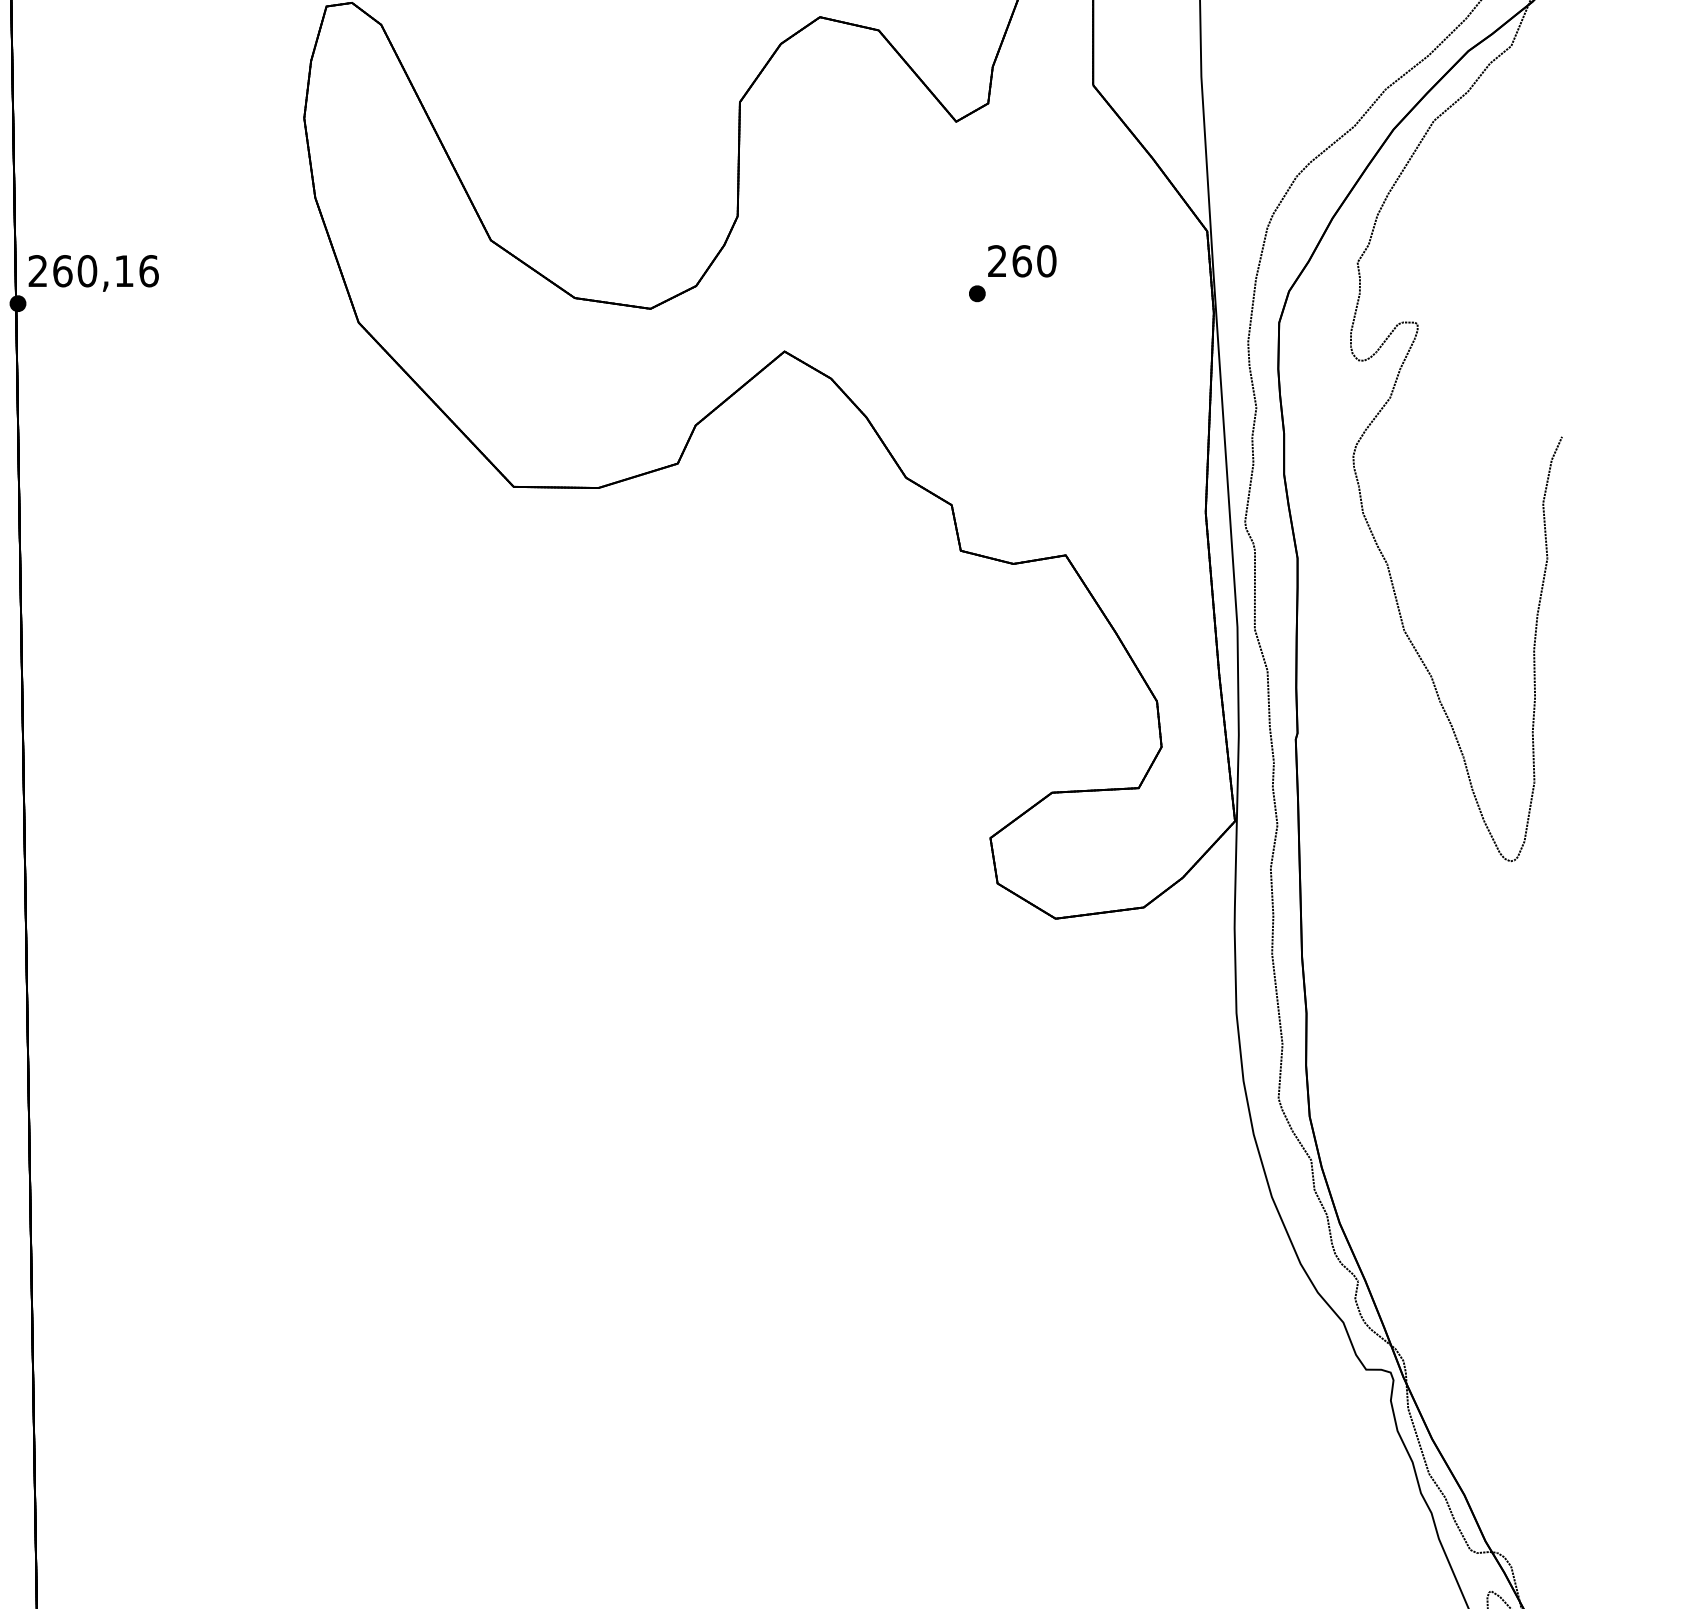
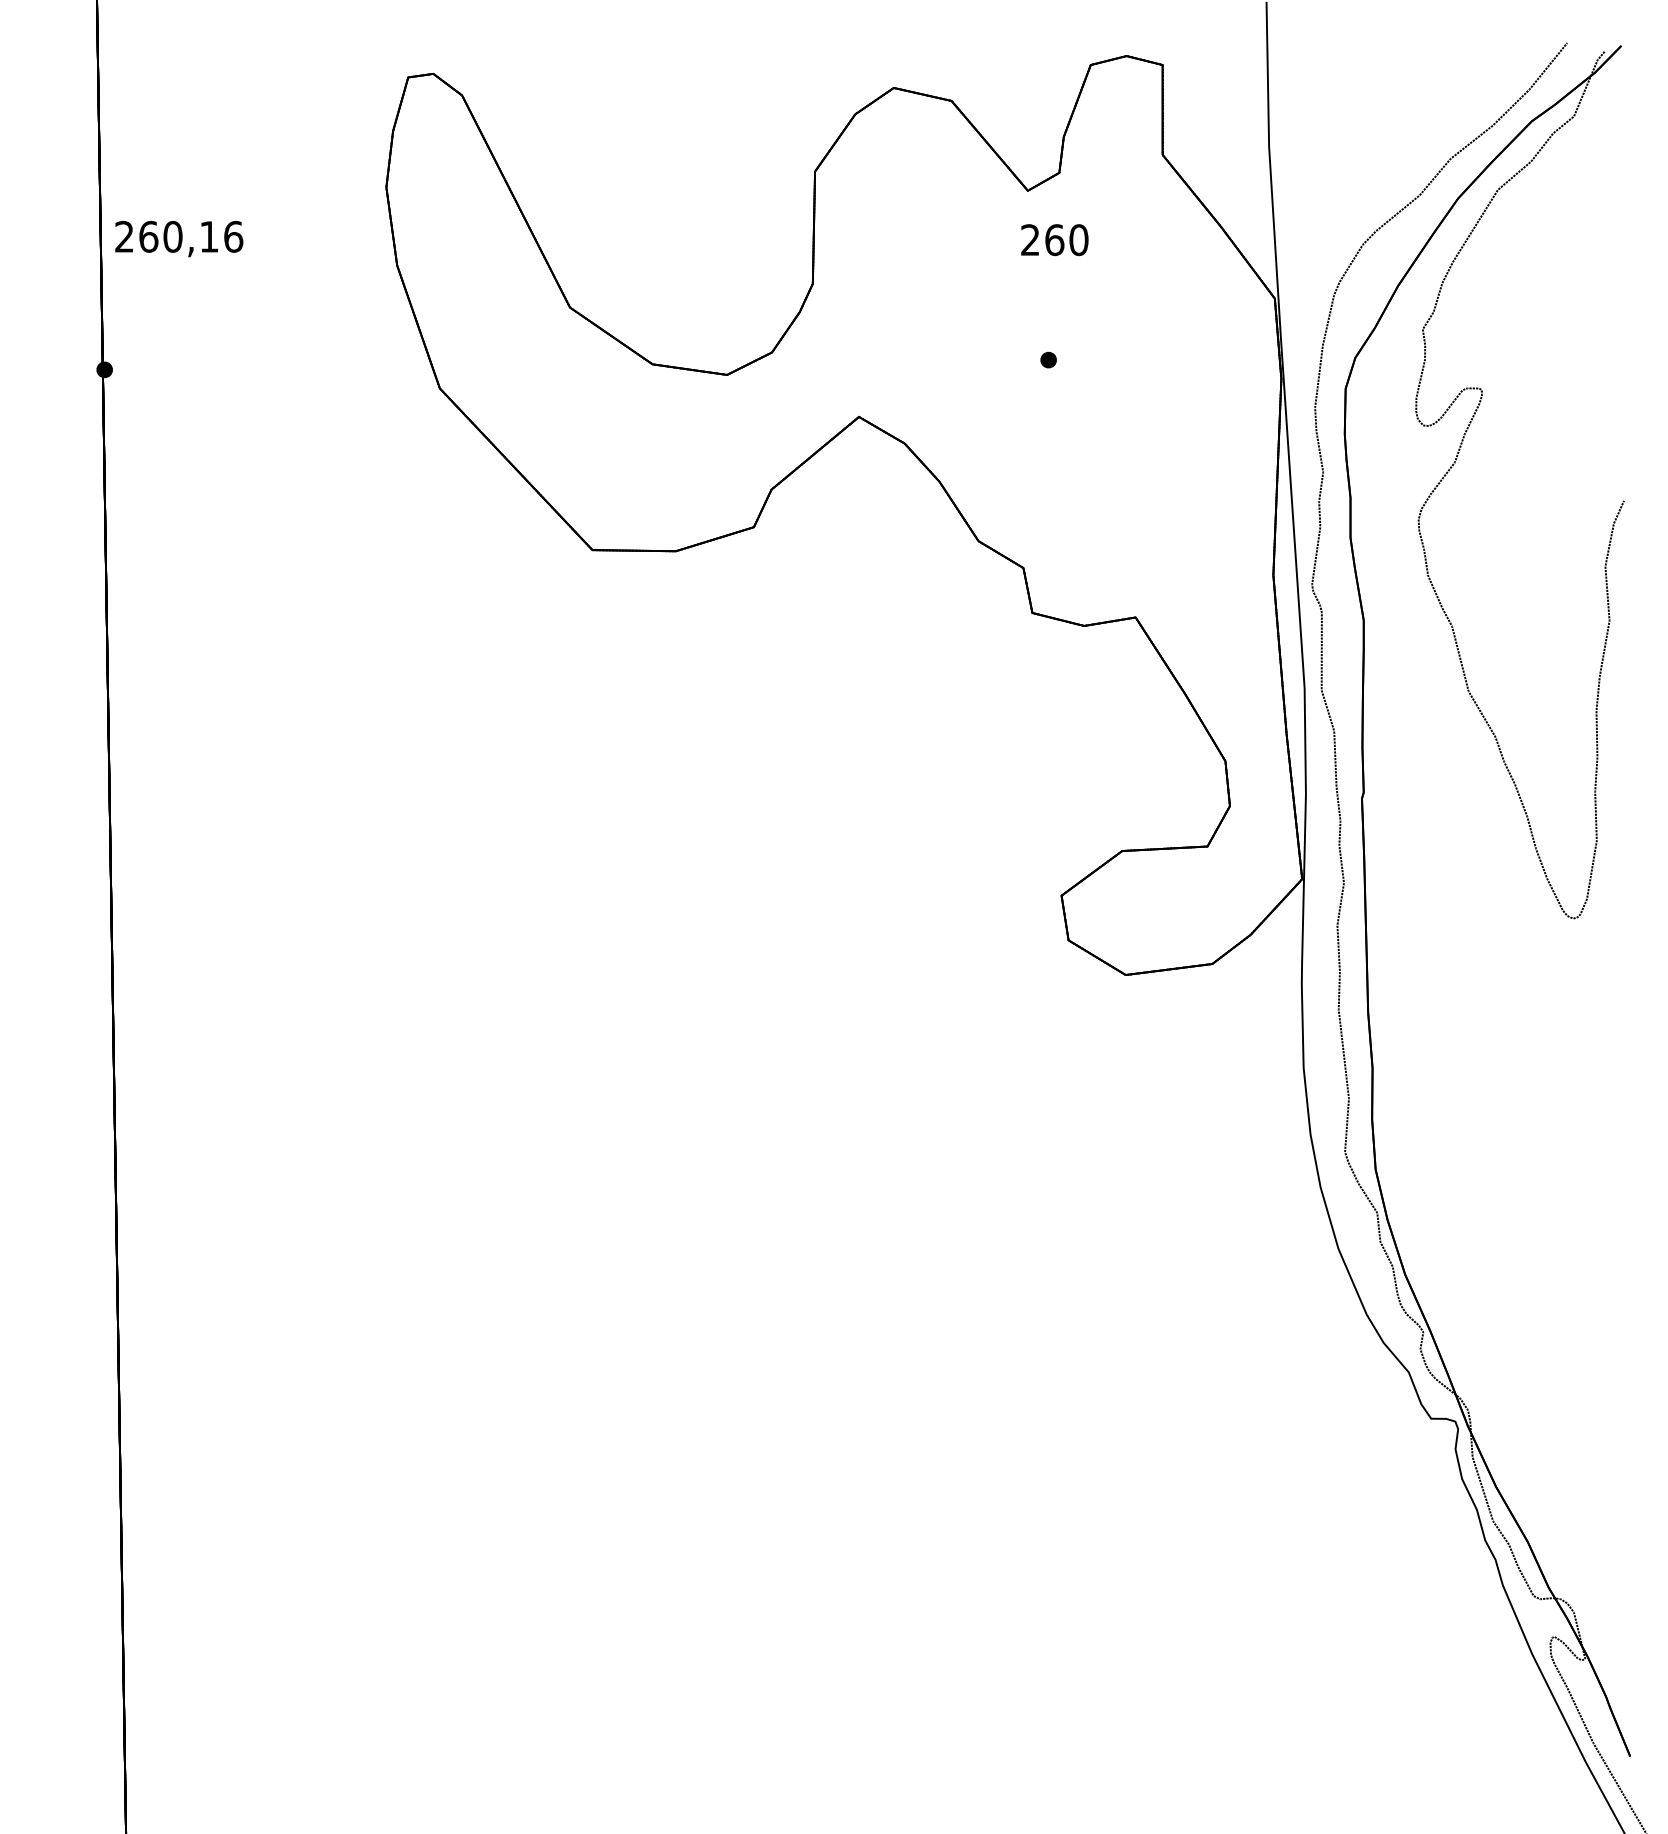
text: (1021, 261) -> (1054, 240), moved
text: (94, 273) -> (179, 239), moved

